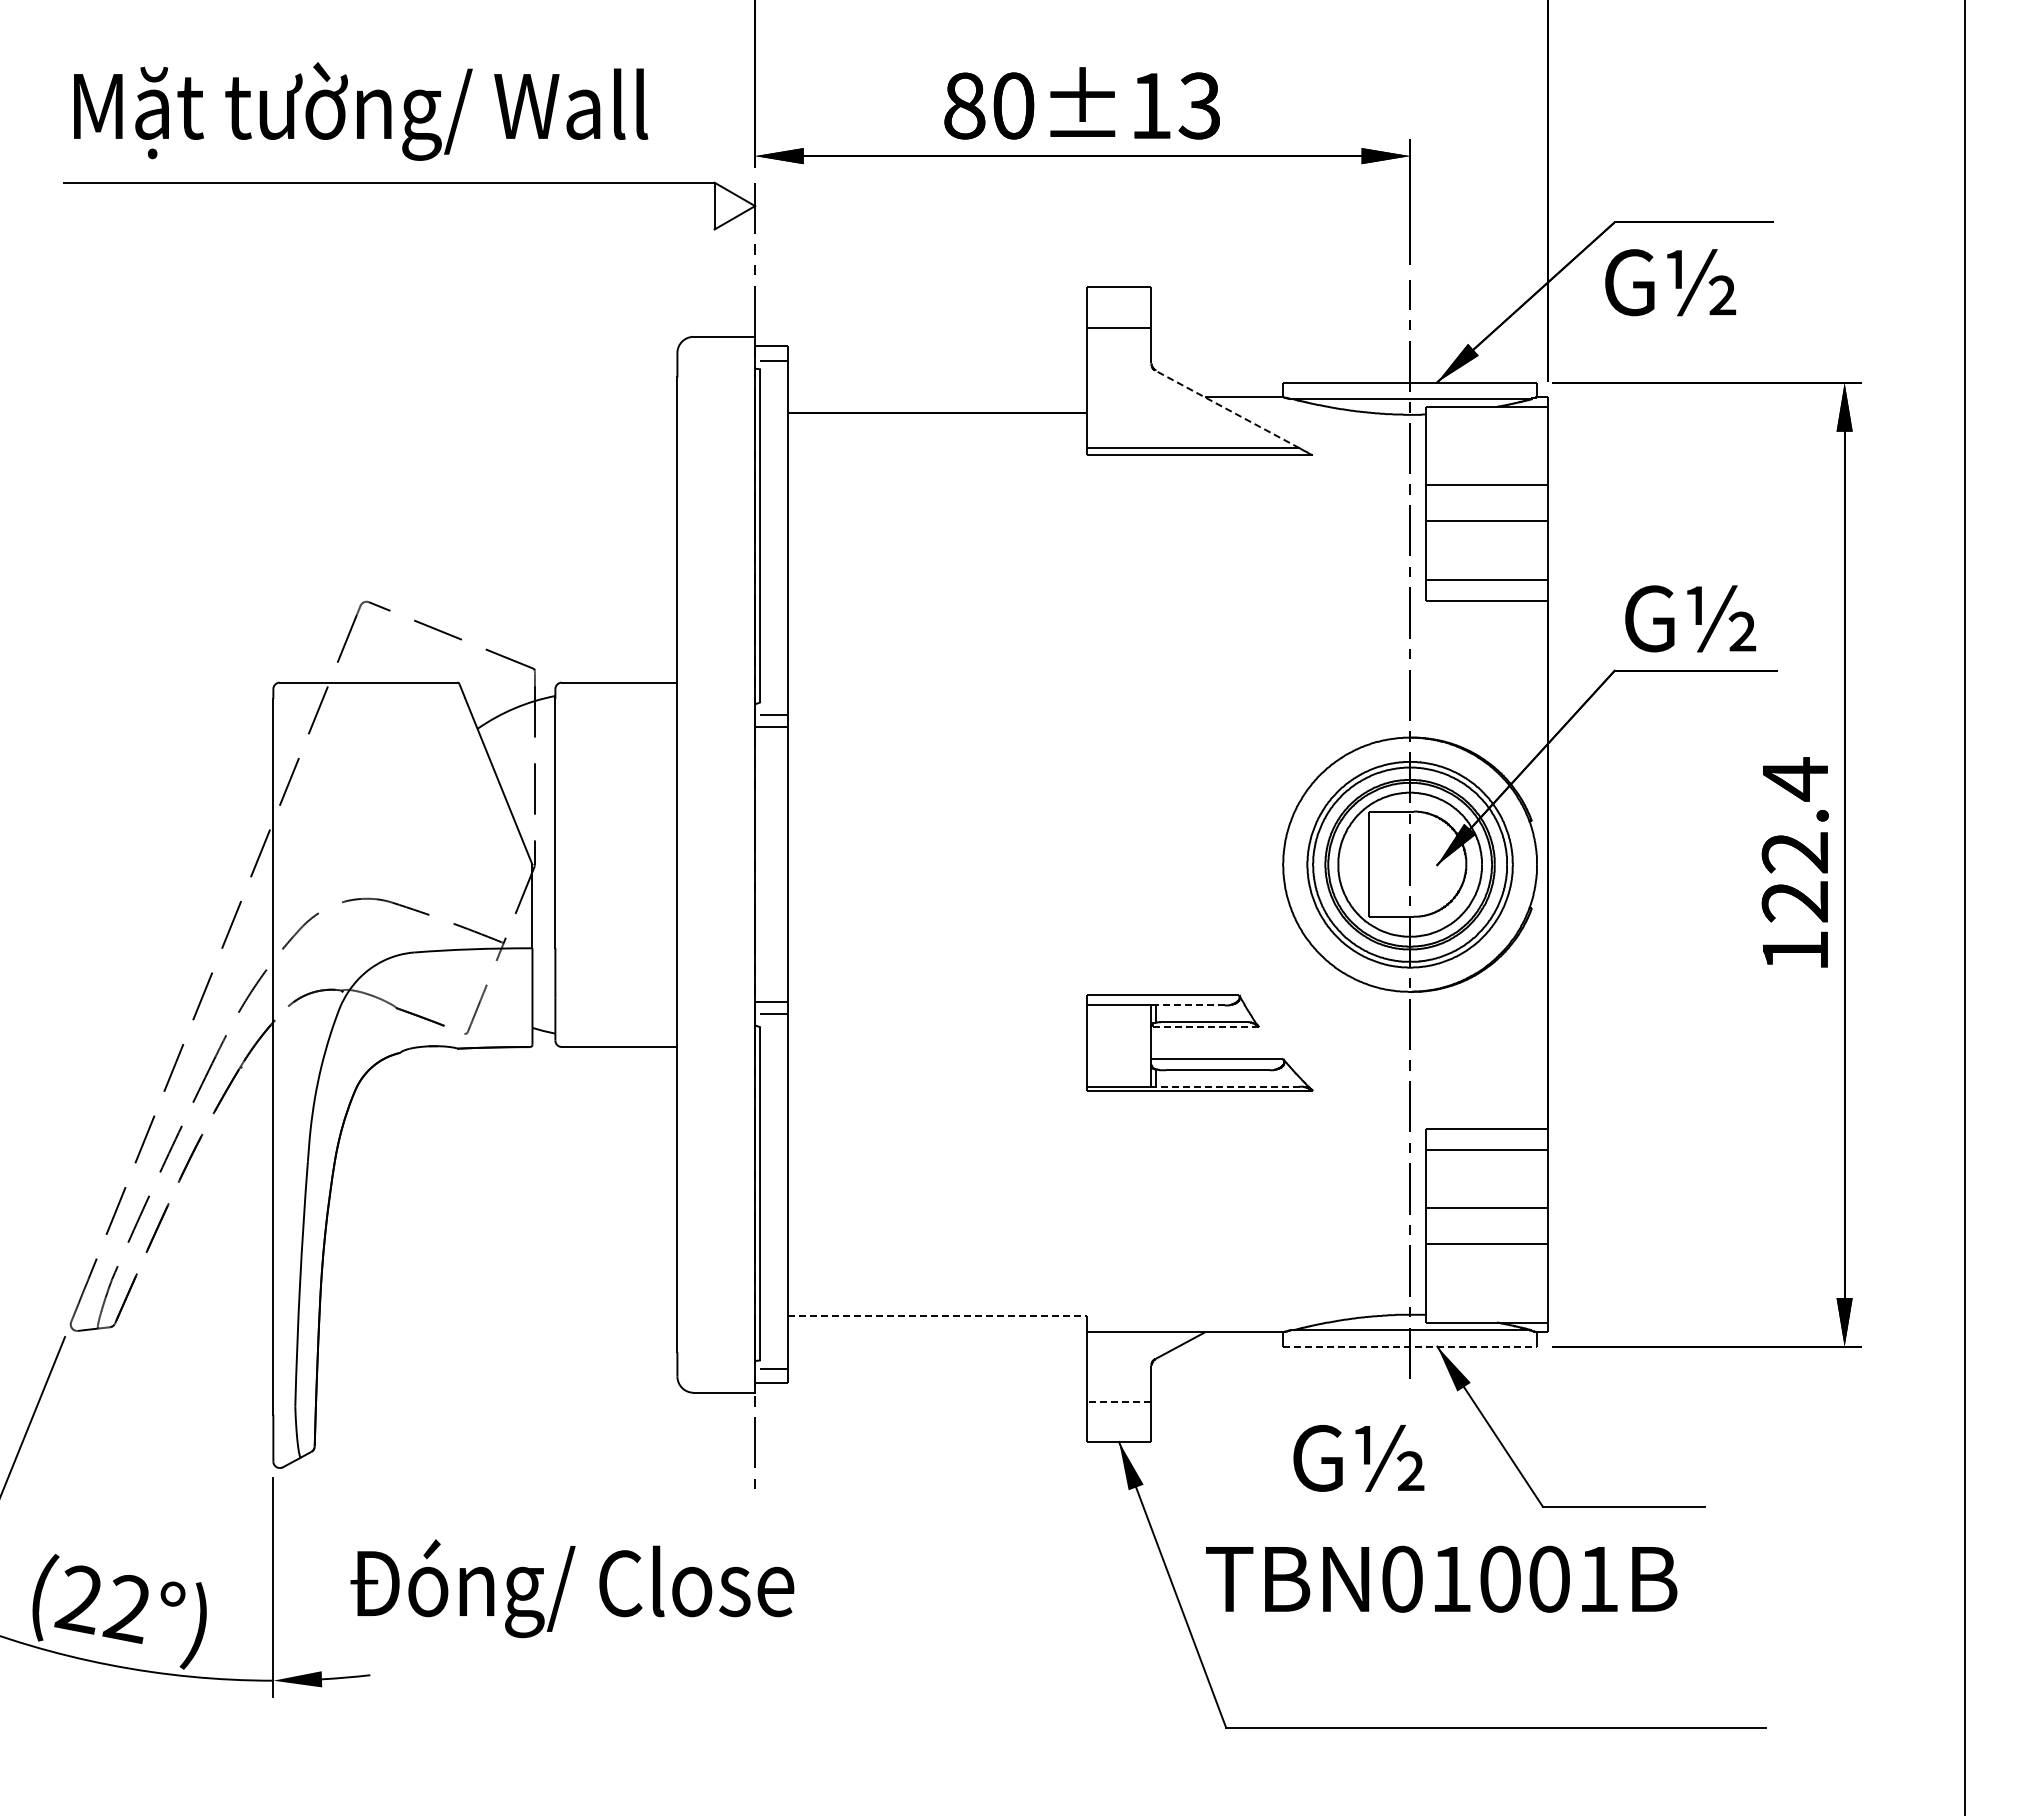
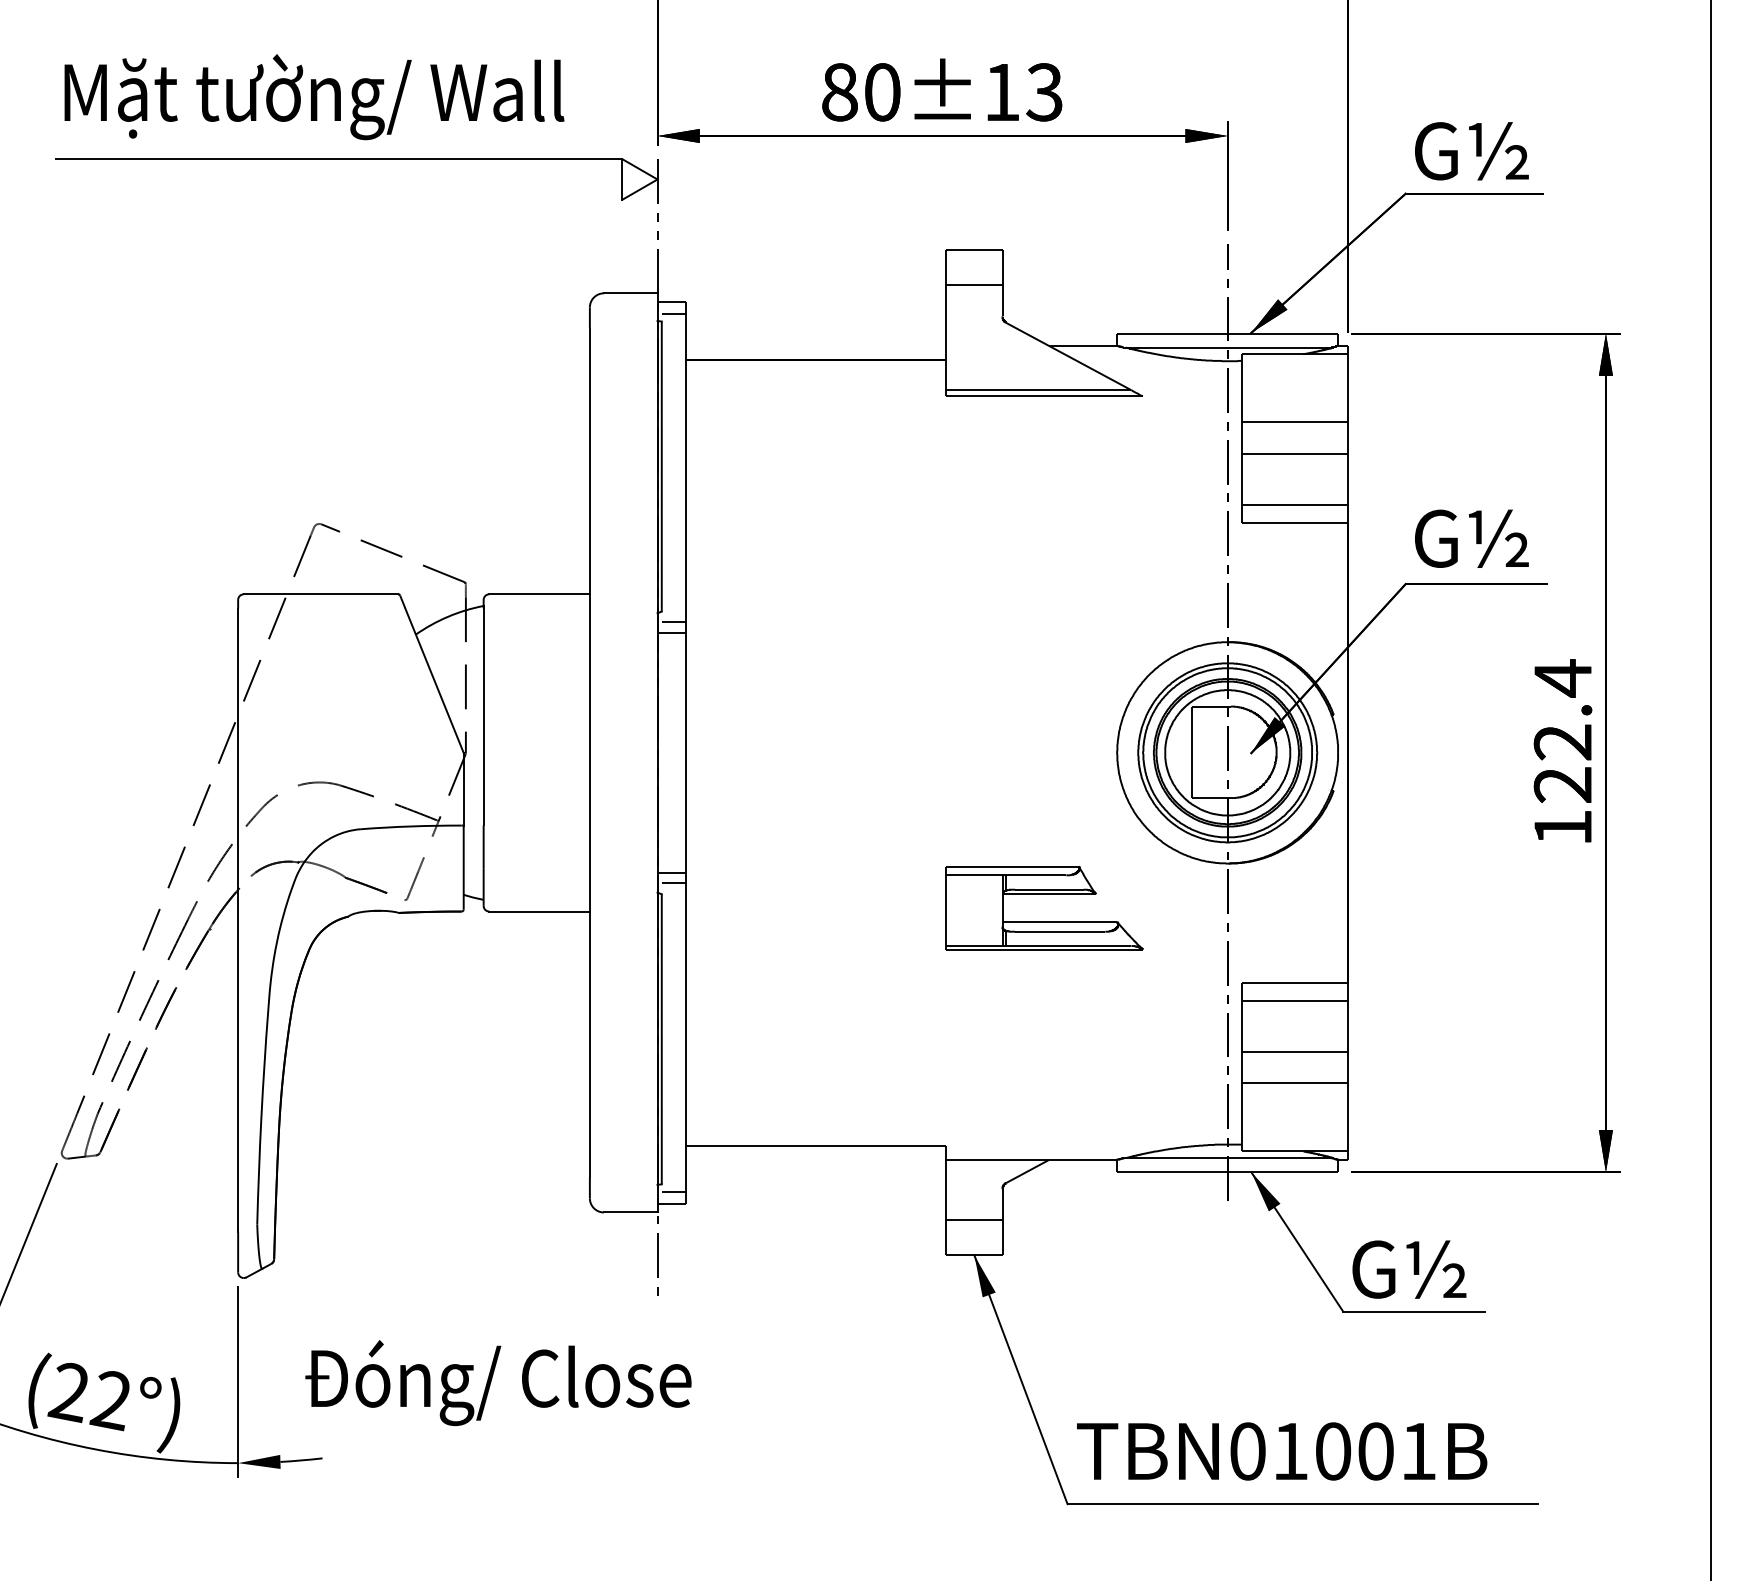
text: (1670, 282) -> (1471, 151), moved
line: (1227, 409) -> (1068, 356), dashed -> solid
line: (1190, 1005) -> (1036, 875), dashed -> solid
line: (1205, 1027) -> (1049, 894), dashed -> solid
line: (1227, 1086) -> (1068, 945), dashed -> solid
line: (938, 1316) -> (817, 1146), dashed -> solid
line: (1410, 1346) -> (1228, 1172), dashed -> solid
line: (1118, 1401) -> (973, 1220), dashed -> solid
text: (1358, 1458) -> (1409, 1269), moved
text: (1441, 1578) -> (1281, 1450), moved

